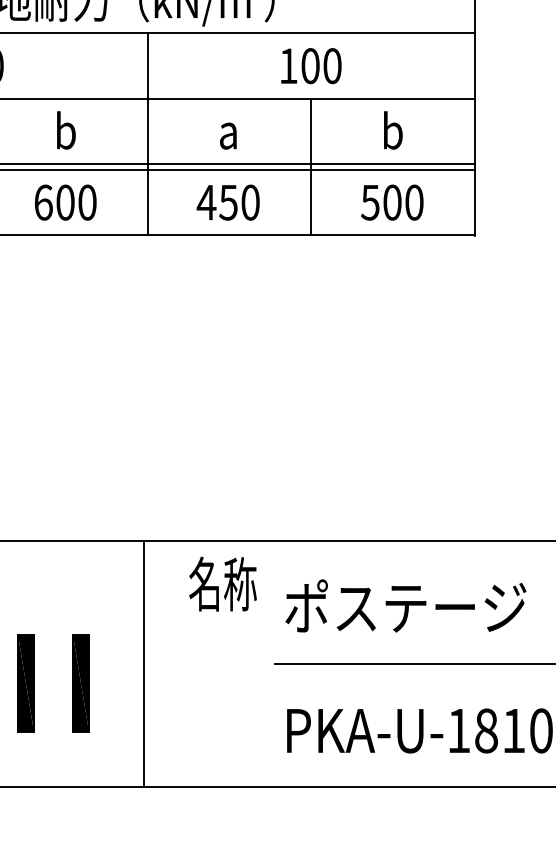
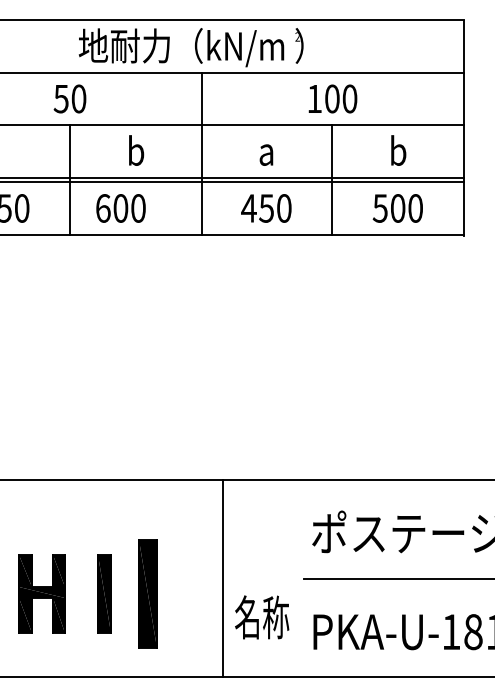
text: (65, 202) -> (120, 208), moved
text: (223, 584) -> (262, 617), moved
line: (143, 664) -> (222, 578), moved
part: (80, 682) -> (147, 593), size x1.4

